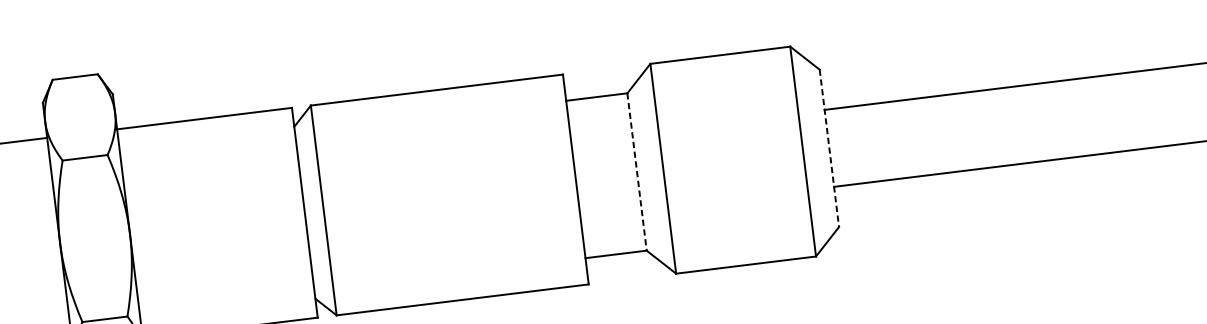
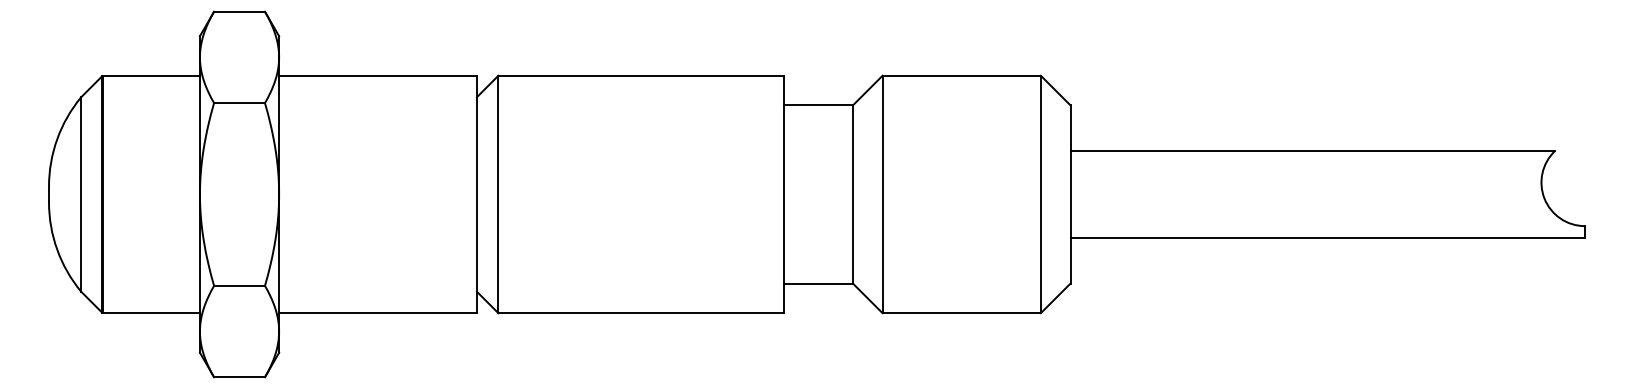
line: (829, 148) -> (1070, 194), dashed -> solid
line: (636, 172) -> (852, 194), dashed -> solid

